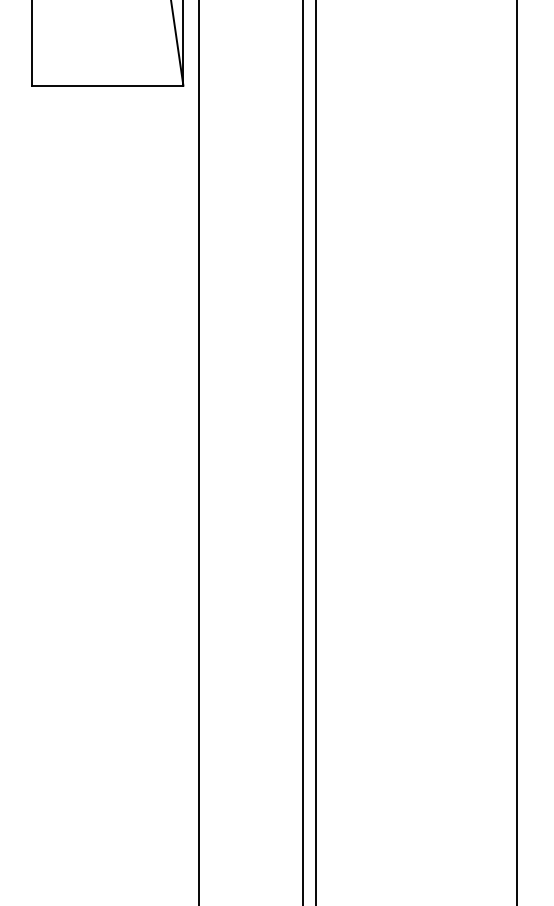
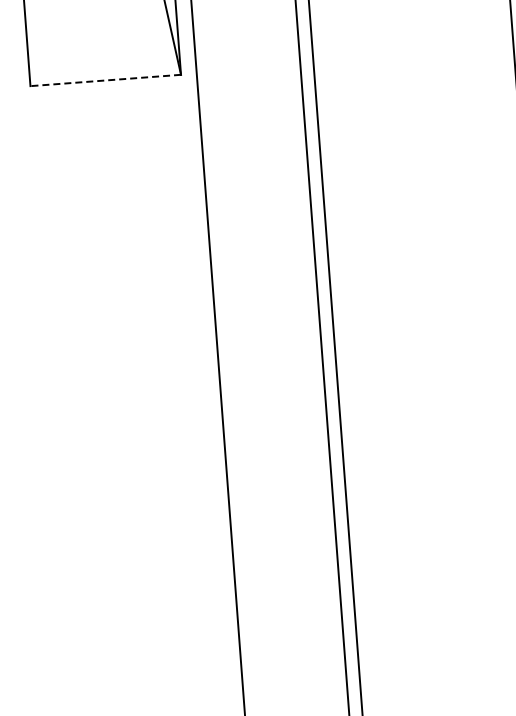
line: (107, 85) -> (105, 80), solid -> dashed

